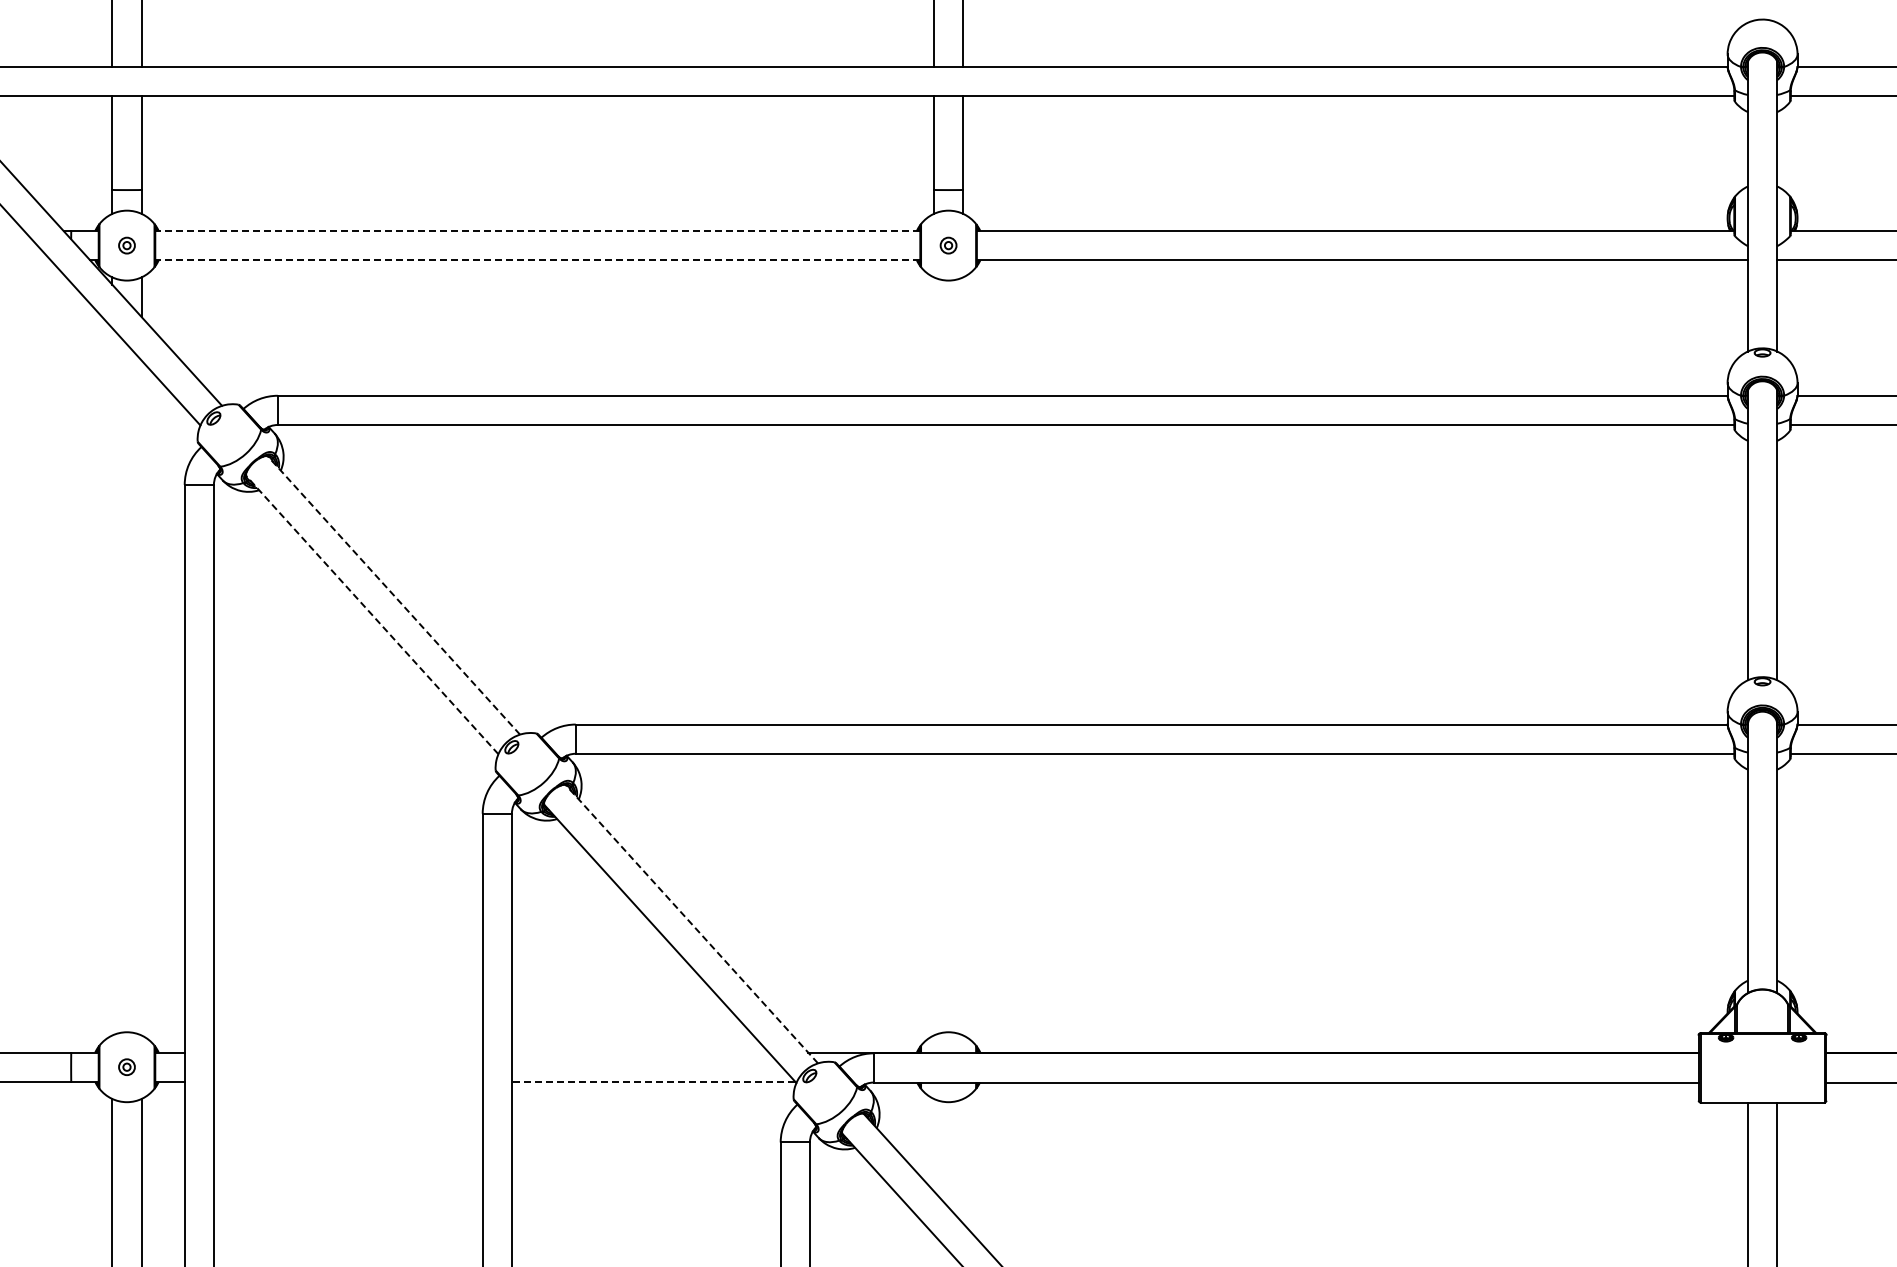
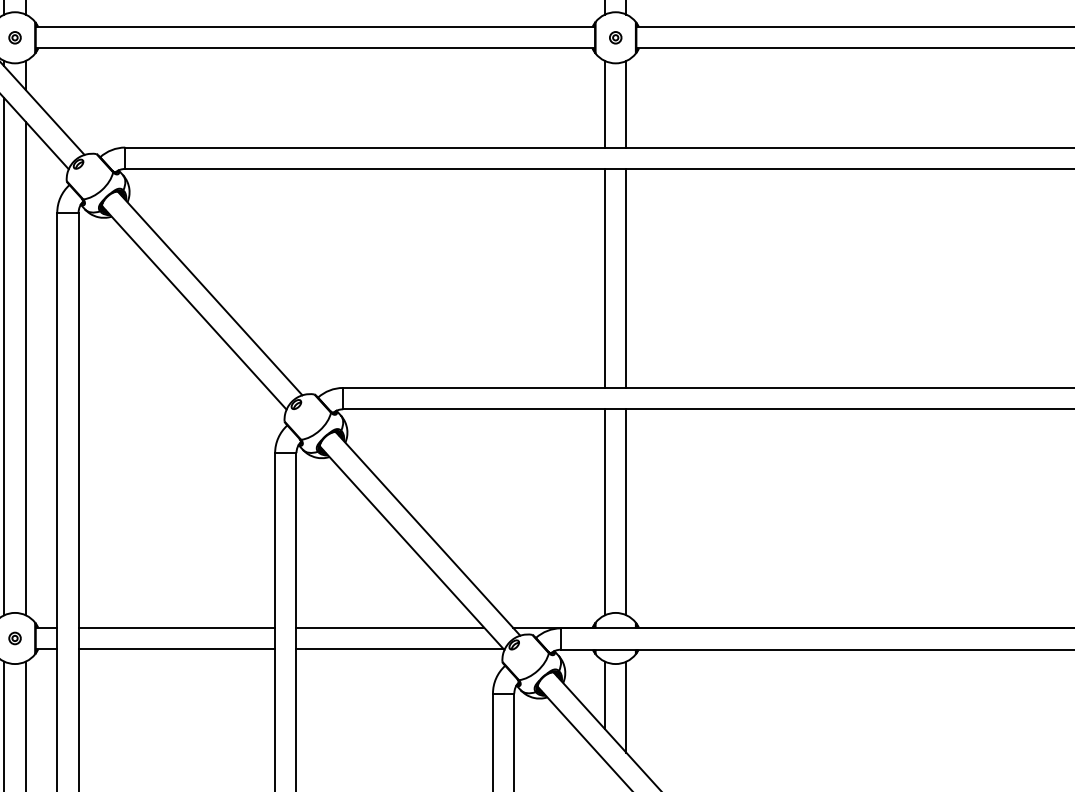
line: (537, 231) -> (315, 27), dashed -> solid
line: (537, 260) -> (315, 48), dashed -> solid
line: (933, 336) -> (604, 104), added
line: (963, 336) -> (626, 104), added
line: (933, 574) -> (604, 278), added
line: (963, 574) -> (626, 278), added
line: (393, 595) -> (209, 293), dashed -> solid
line: (372, 615) -> (194, 308), dashed -> solid
line: (112, 681) -> (4, 356), added
line: (141, 697) -> (25, 368), added
line: (933, 894) -> (604, 512), added
line: (963, 894) -> (626, 512), added
line: (691, 924) -> (427, 534), dashed -> solid
line: (347, 1052) -> (176, 627), added
line: (639, 1052) -> (389, 627), added
line: (347, 1081) -> (176, 648), added
line: (653, 1081) -> (399, 648), dashed -> solid
line: (933, 1144) -> (604, 694), added
line: (963, 1160) -> (626, 706), added

